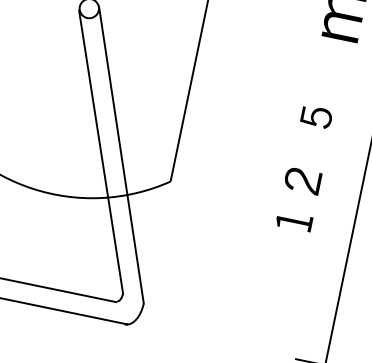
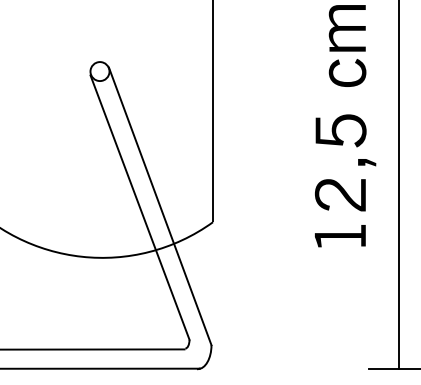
part: (329, 68) -> (343, 81), added
part: (316, 116) -> (340, 130), size x1.67
fill: (336, 154) -> (367, 162), added
part: (302, 181) -> (340, 195), size x1.43
part: (294, 221) -> (340, 236), size x1.43

